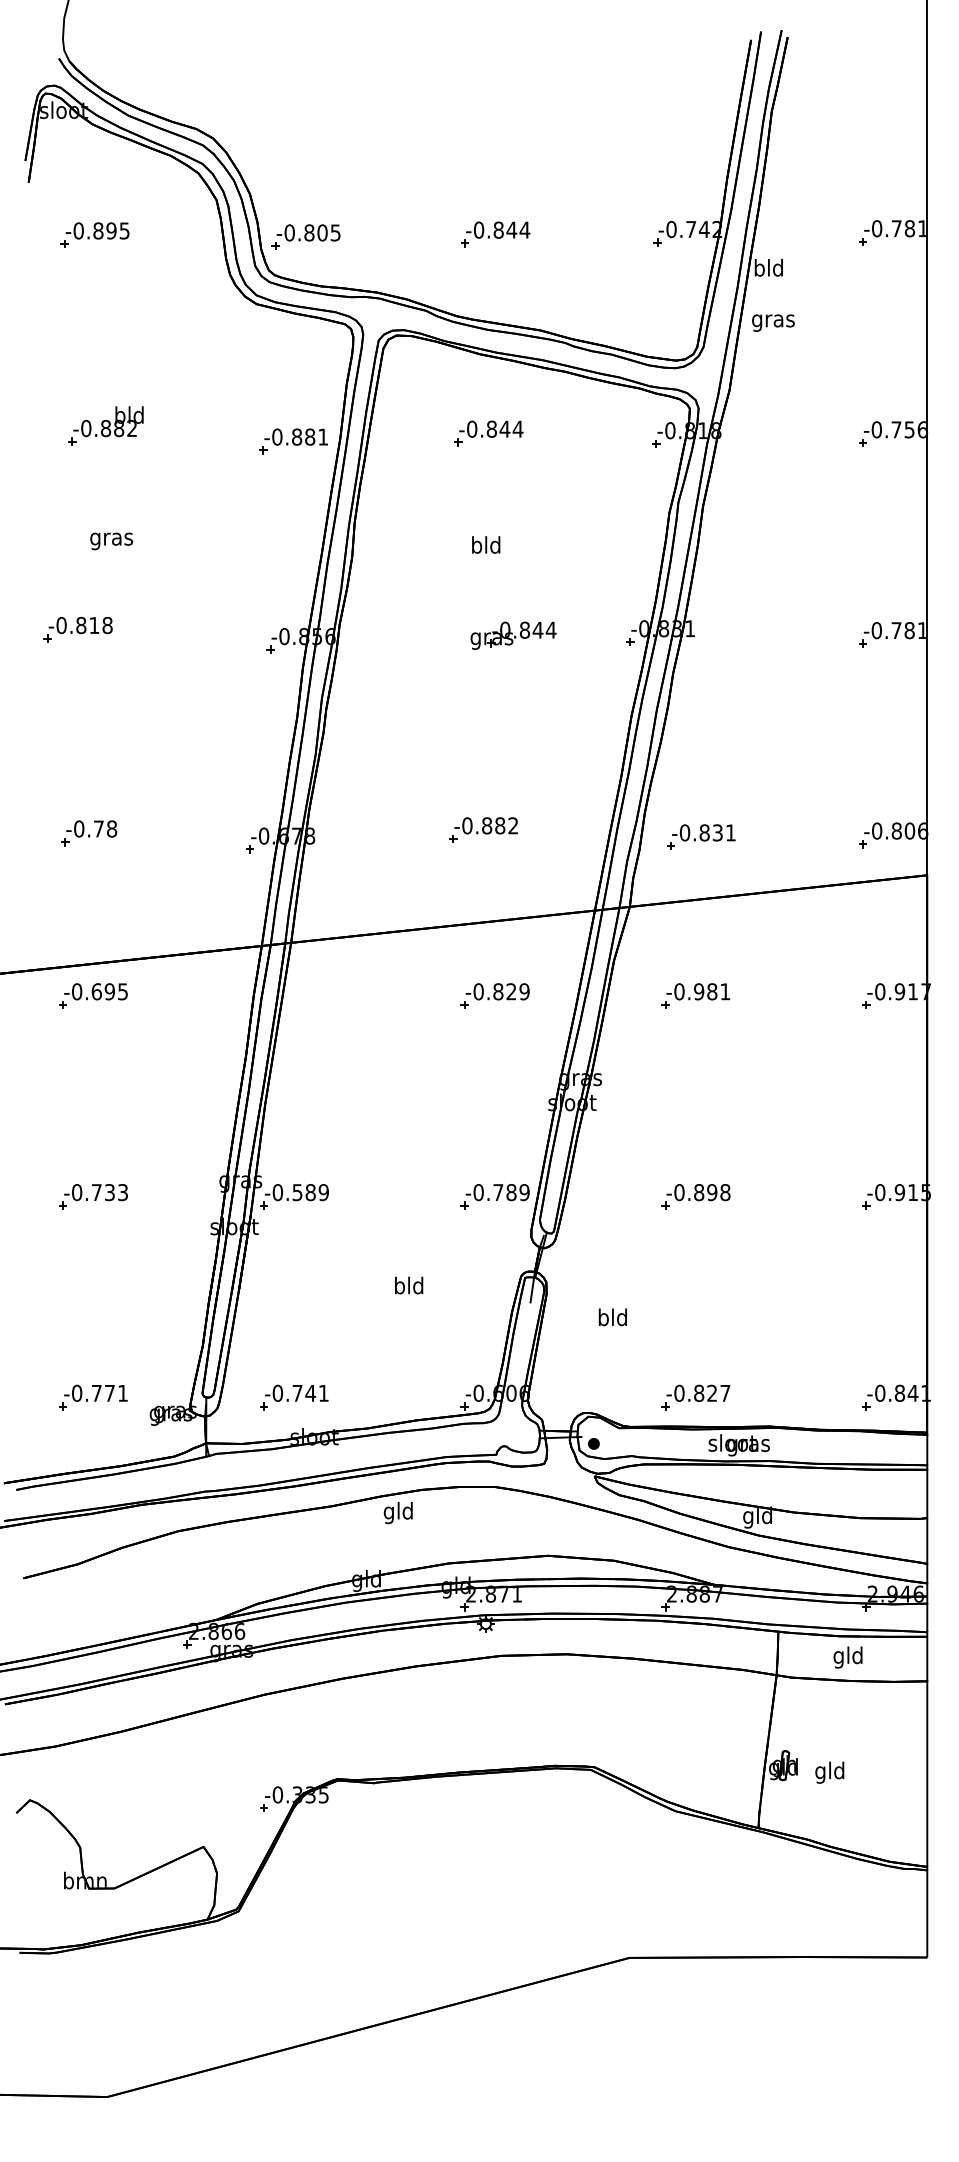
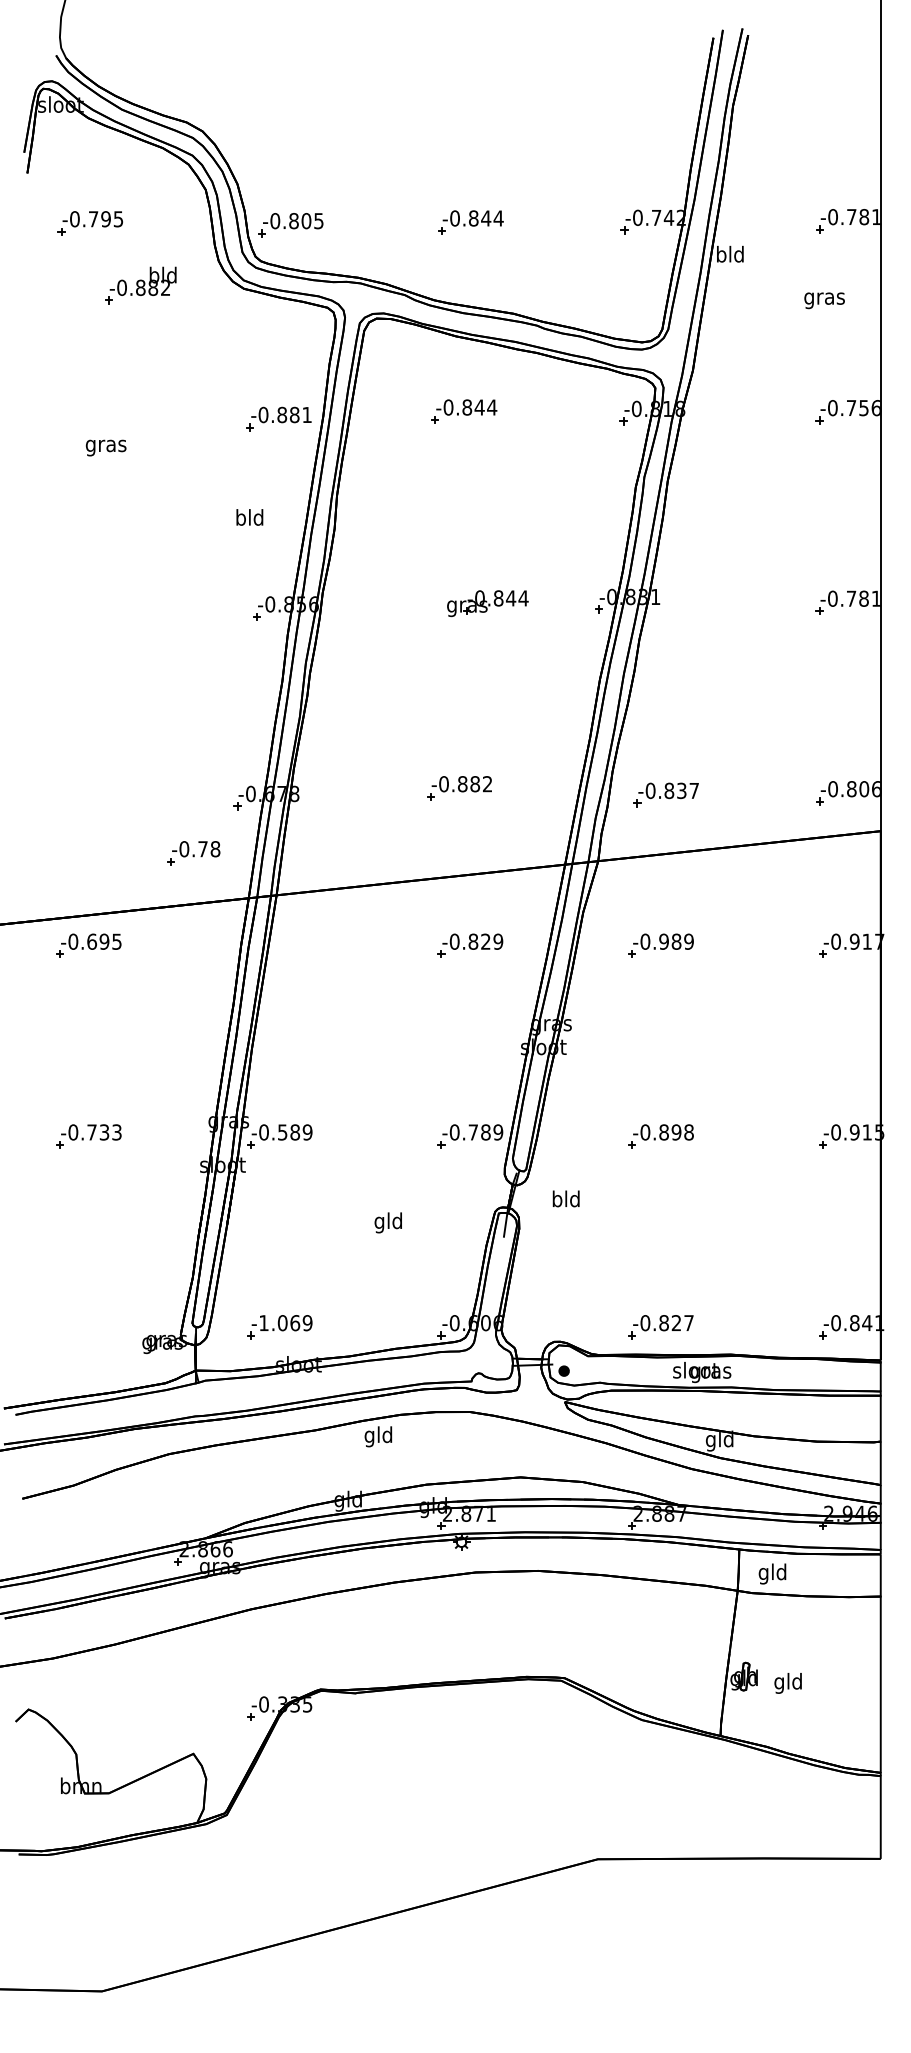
text: (98, 231) -> (93, 219), -0.895 -> -0.795
text: (773, 322) -> (824, 300), moved
part: (105, 426) -> (140, 285), moved
text: (110, 540) -> (105, 447), moved
text: (485, 545) -> (249, 517), moved
part: (78, 629) -> (74, 597), removed
text: (730, 832) -> (693, 790), -0.831 -> -0.837
part: (88, 833) -> (193, 853), moved
text: (724, 991) -> (688, 941), -0.981 -> -0.989
text: (399, 1287) -> (379, 1222), bld -> gld
text: (612, 1316) -> (565, 1198), moved
text: (300, 1393) -> (285, 1323), -0.741 -> -1.069
part: (93, 1397) -> (88, 1327), removed
text: (848, 1656) -> (772, 1573), moved

